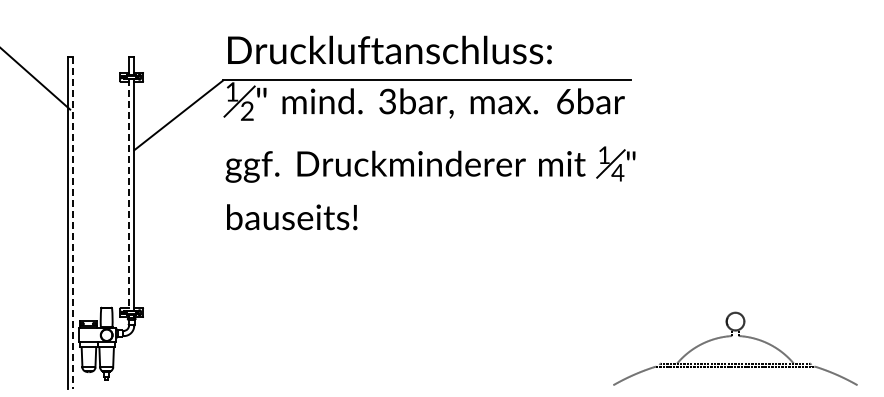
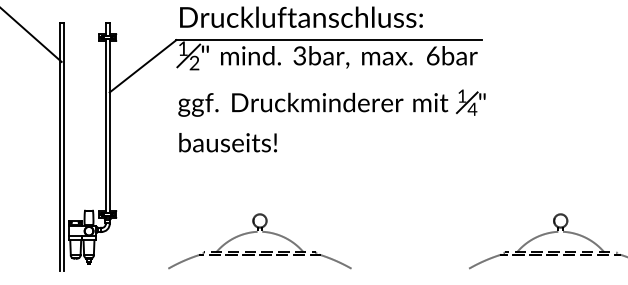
line: (129, 195) -> (106, 126), dashed -> solid
line: (72, 222) -> (63, 146), dashed -> solid
part: (331, 336) -> (257, 232), added

